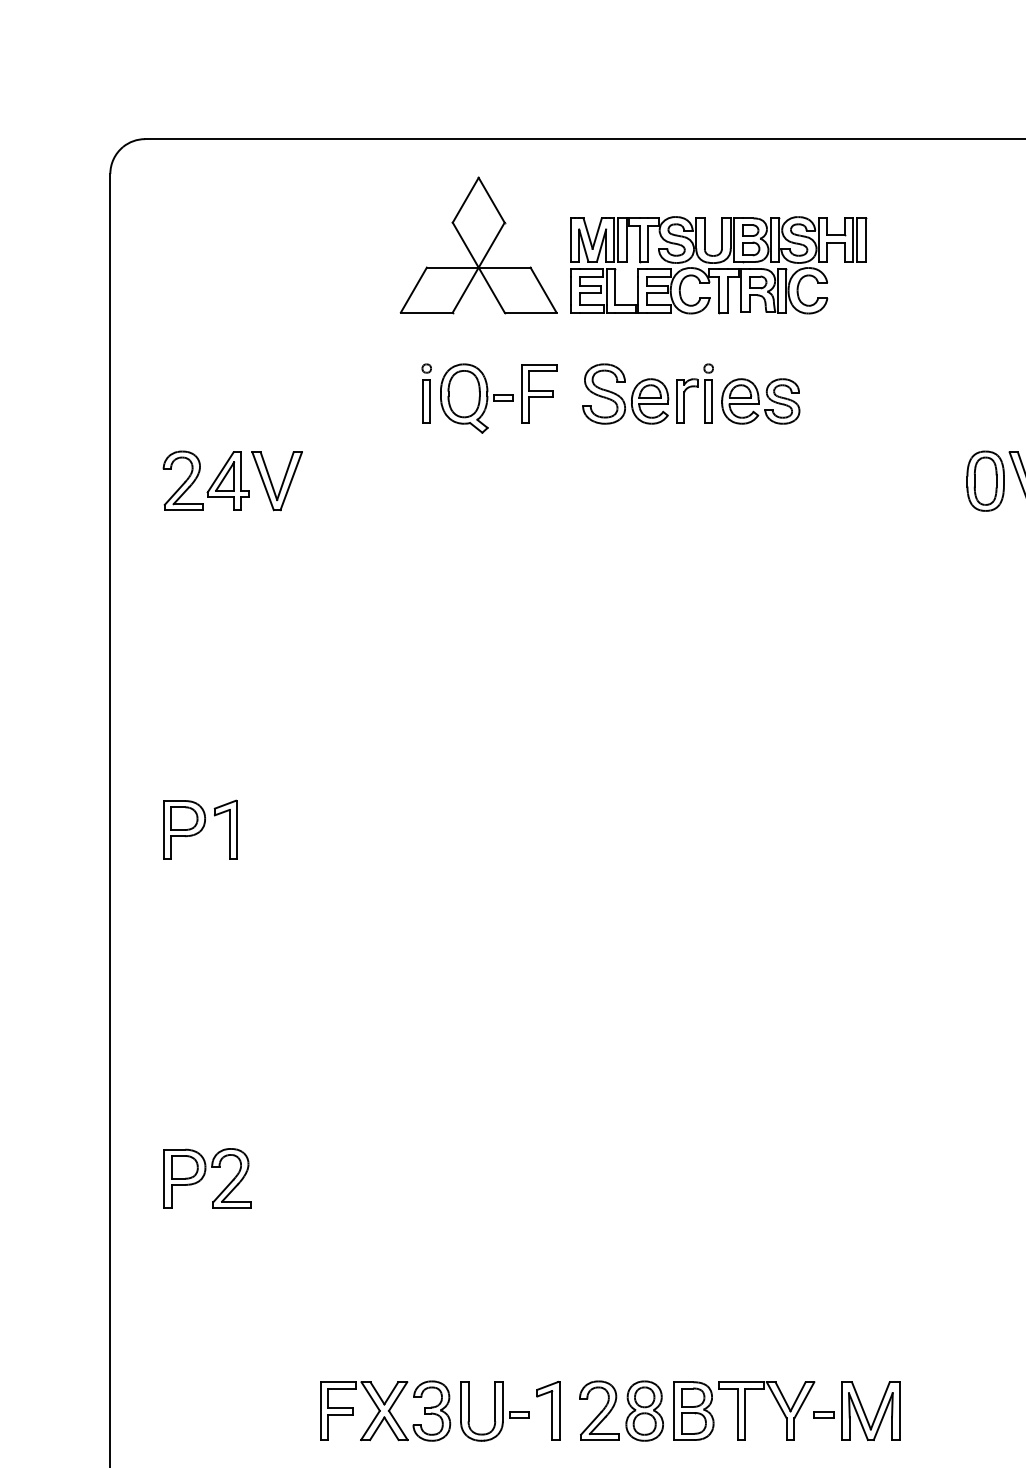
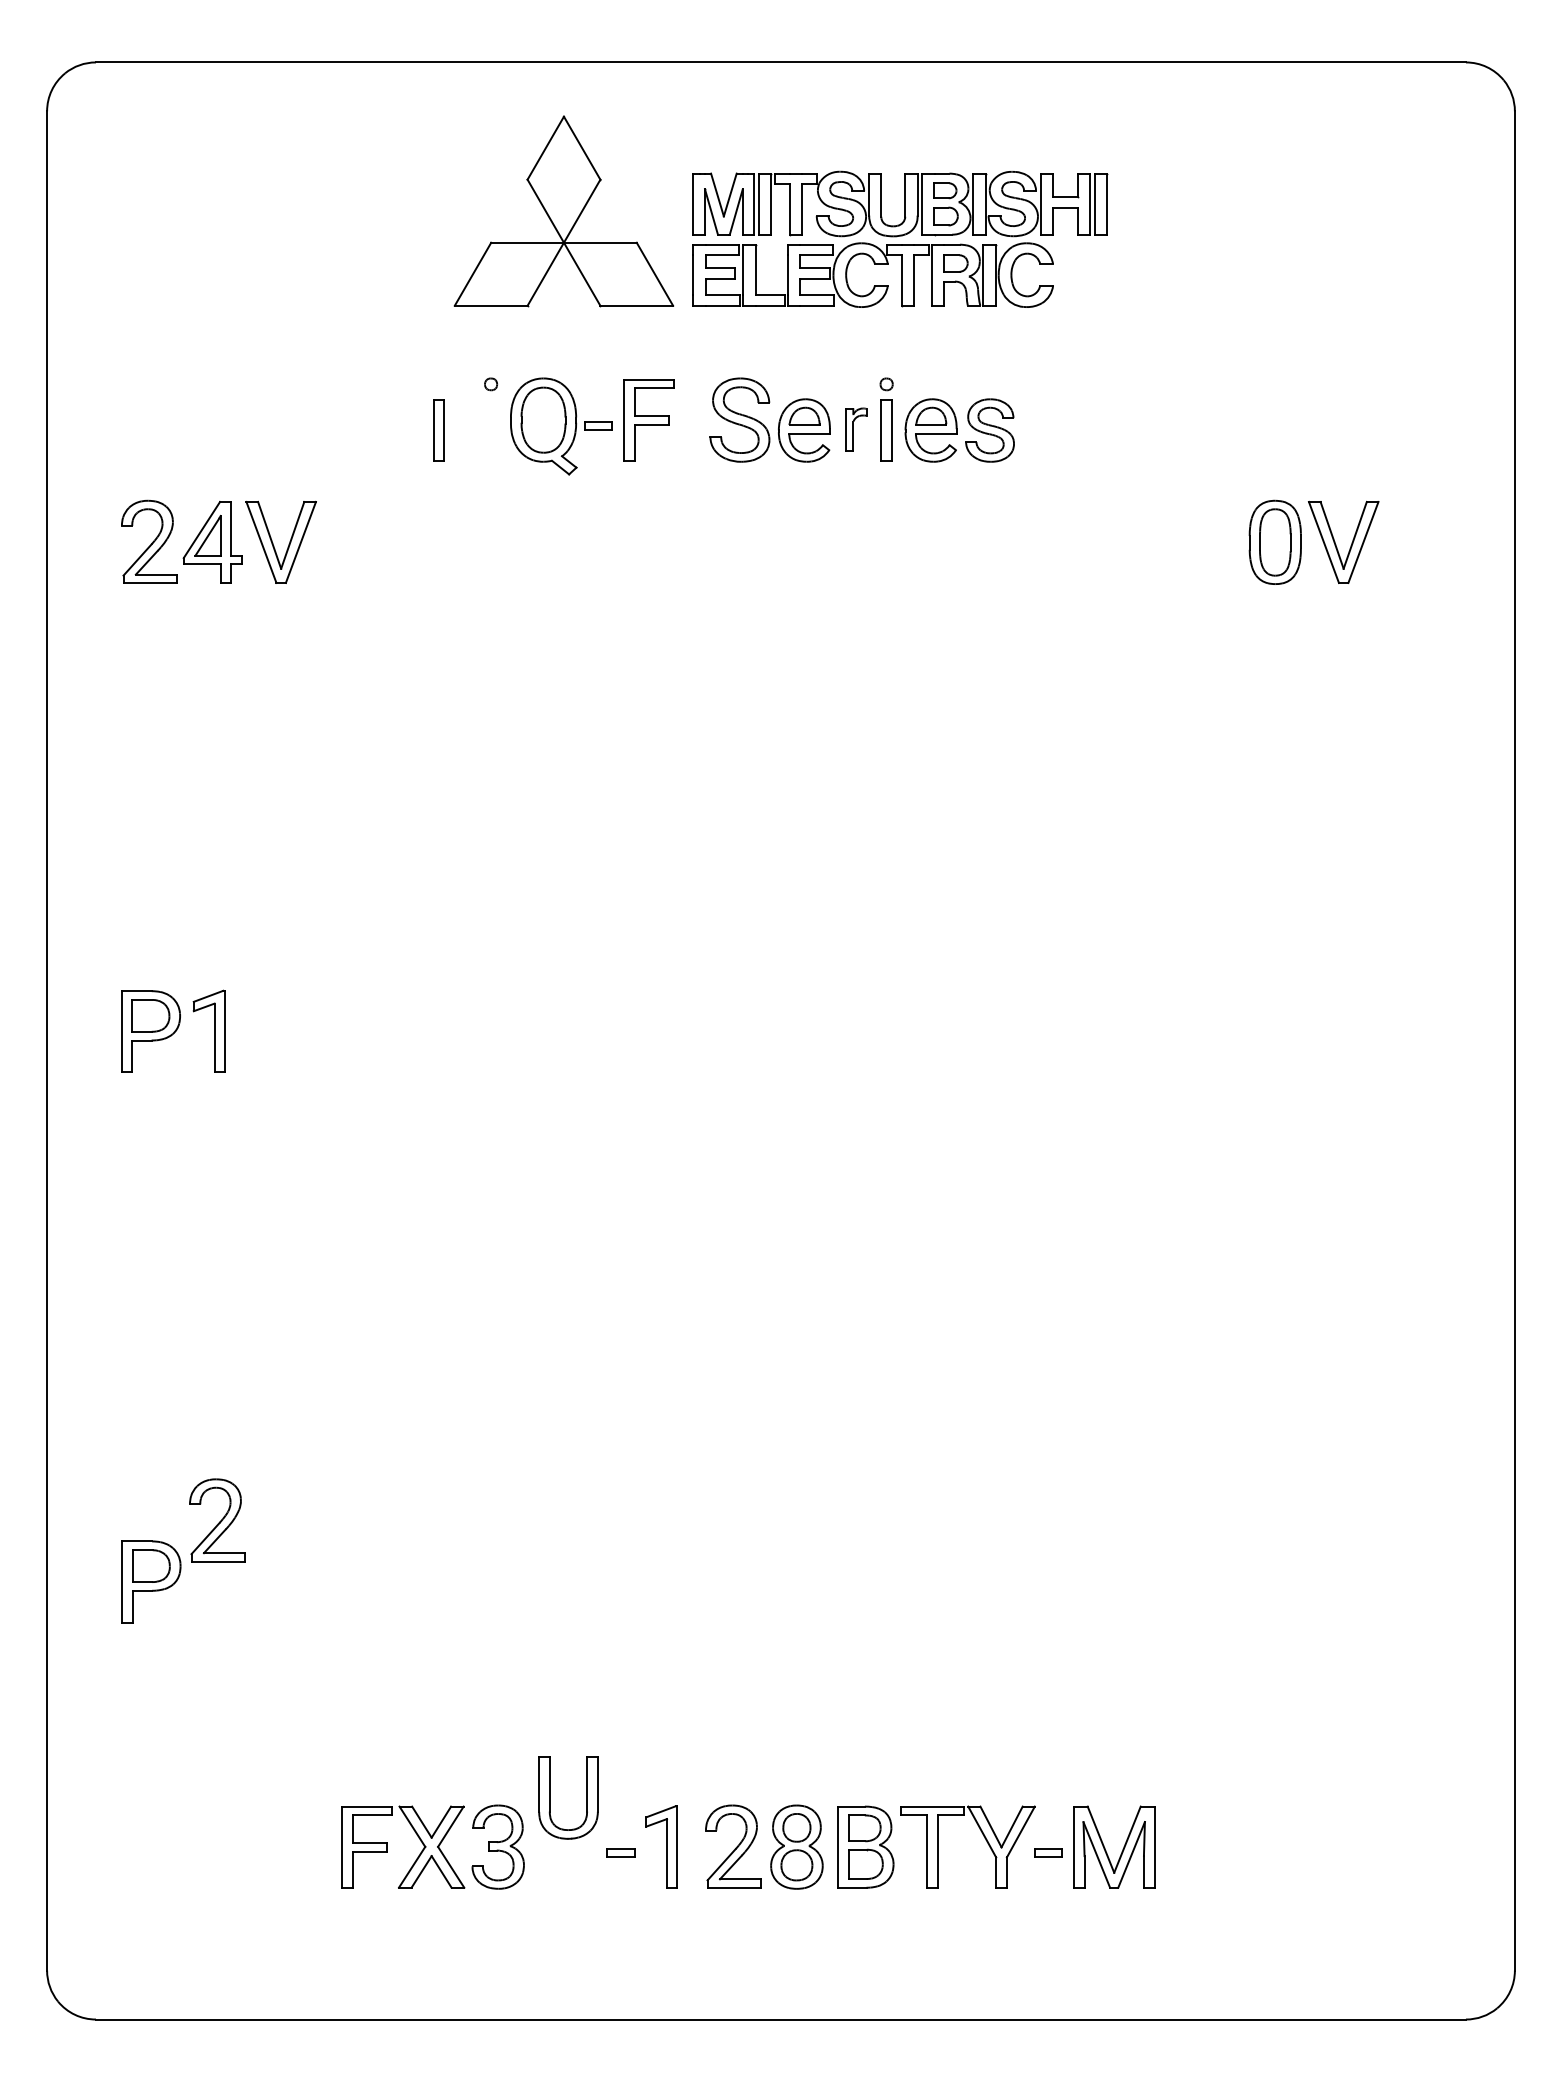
part: (687, 400) -> (856, 429), size x0.7
part: (426, 401) -> (438, 430), moved
part: (184, 1178) -> (151, 1581), moved
part: (469, 1411) -> (550, 1797), moved

